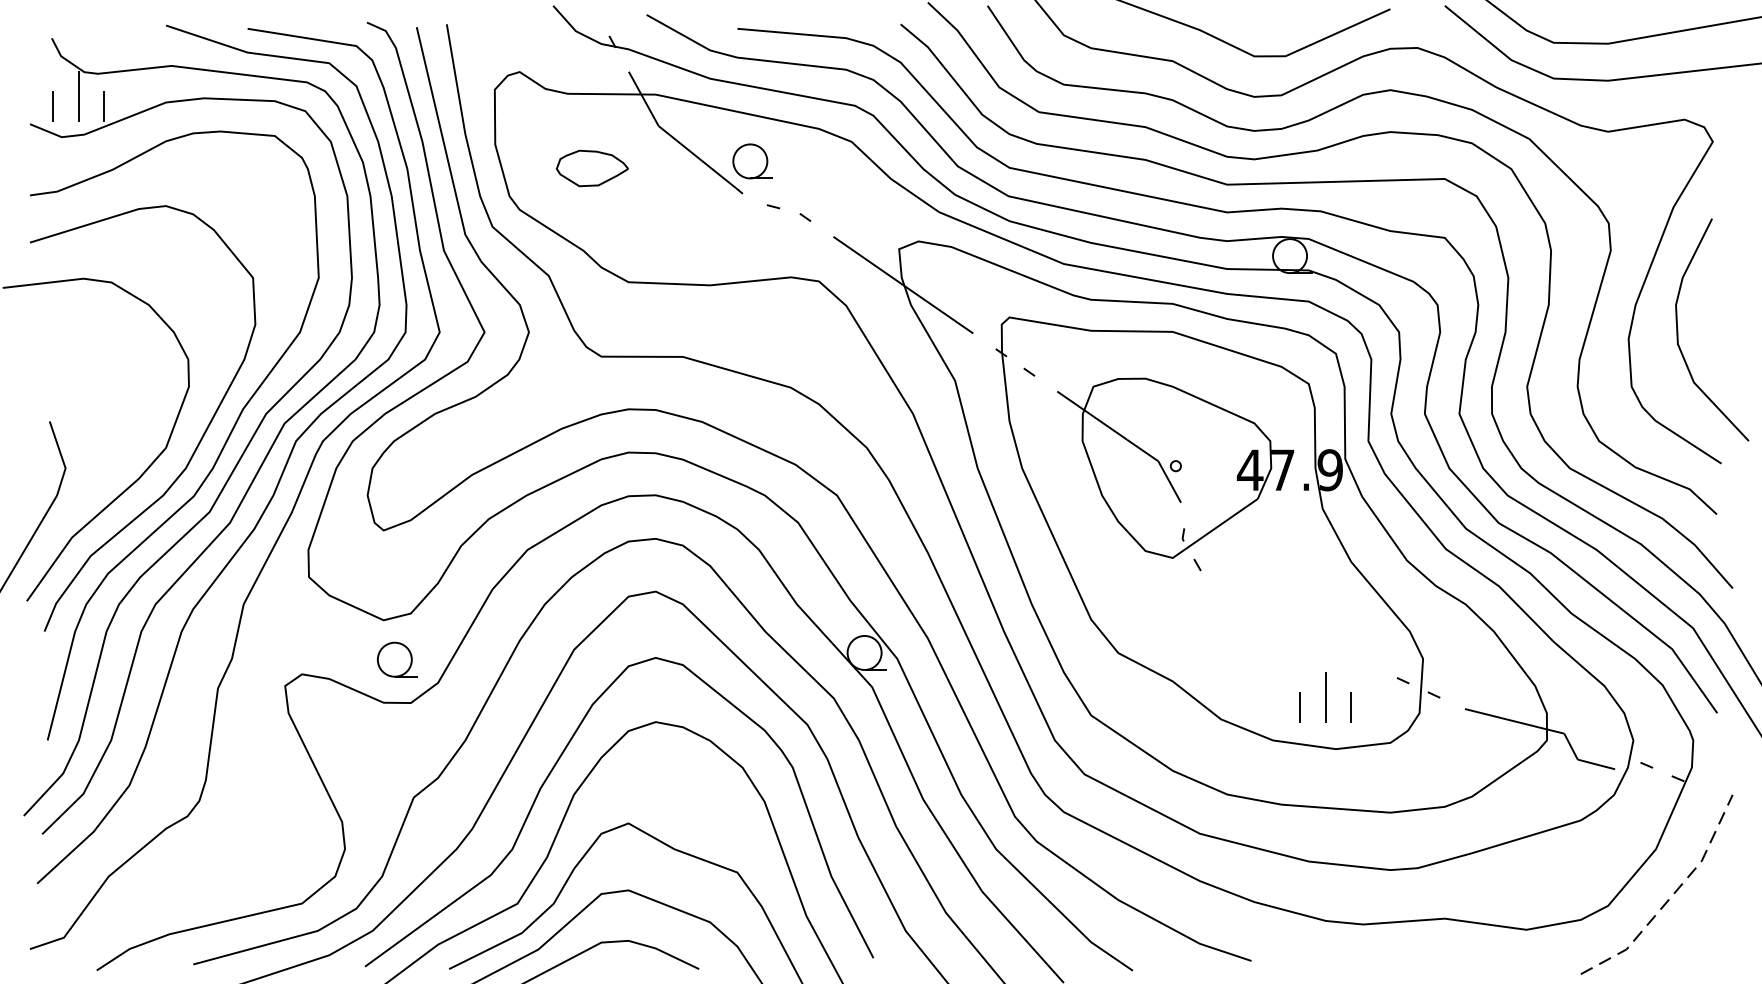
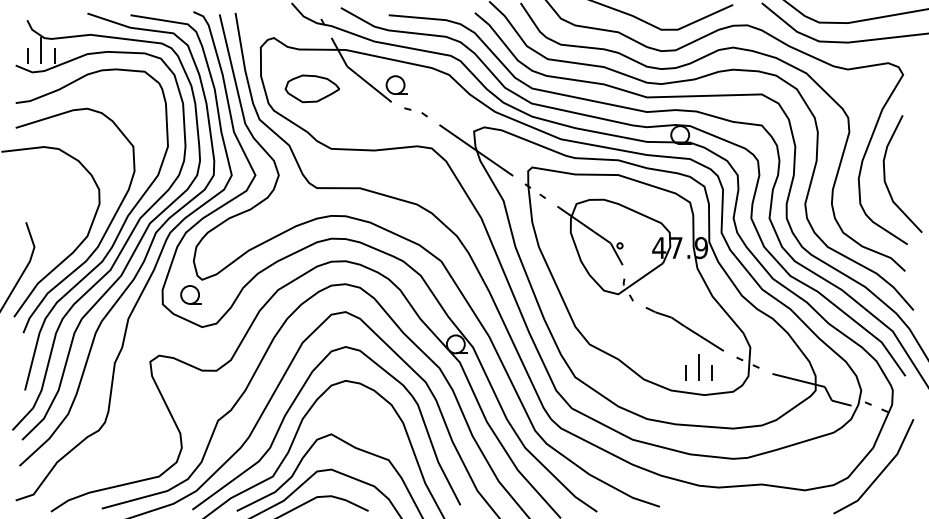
part: (590, 167) -> (311, 88), size x1.43
part: (1298, 624) -> (684, 329), added
part: (395, 658) -> (190, 294), moved
line: (1671, 895) -> (881, 472), dashed -> solid

